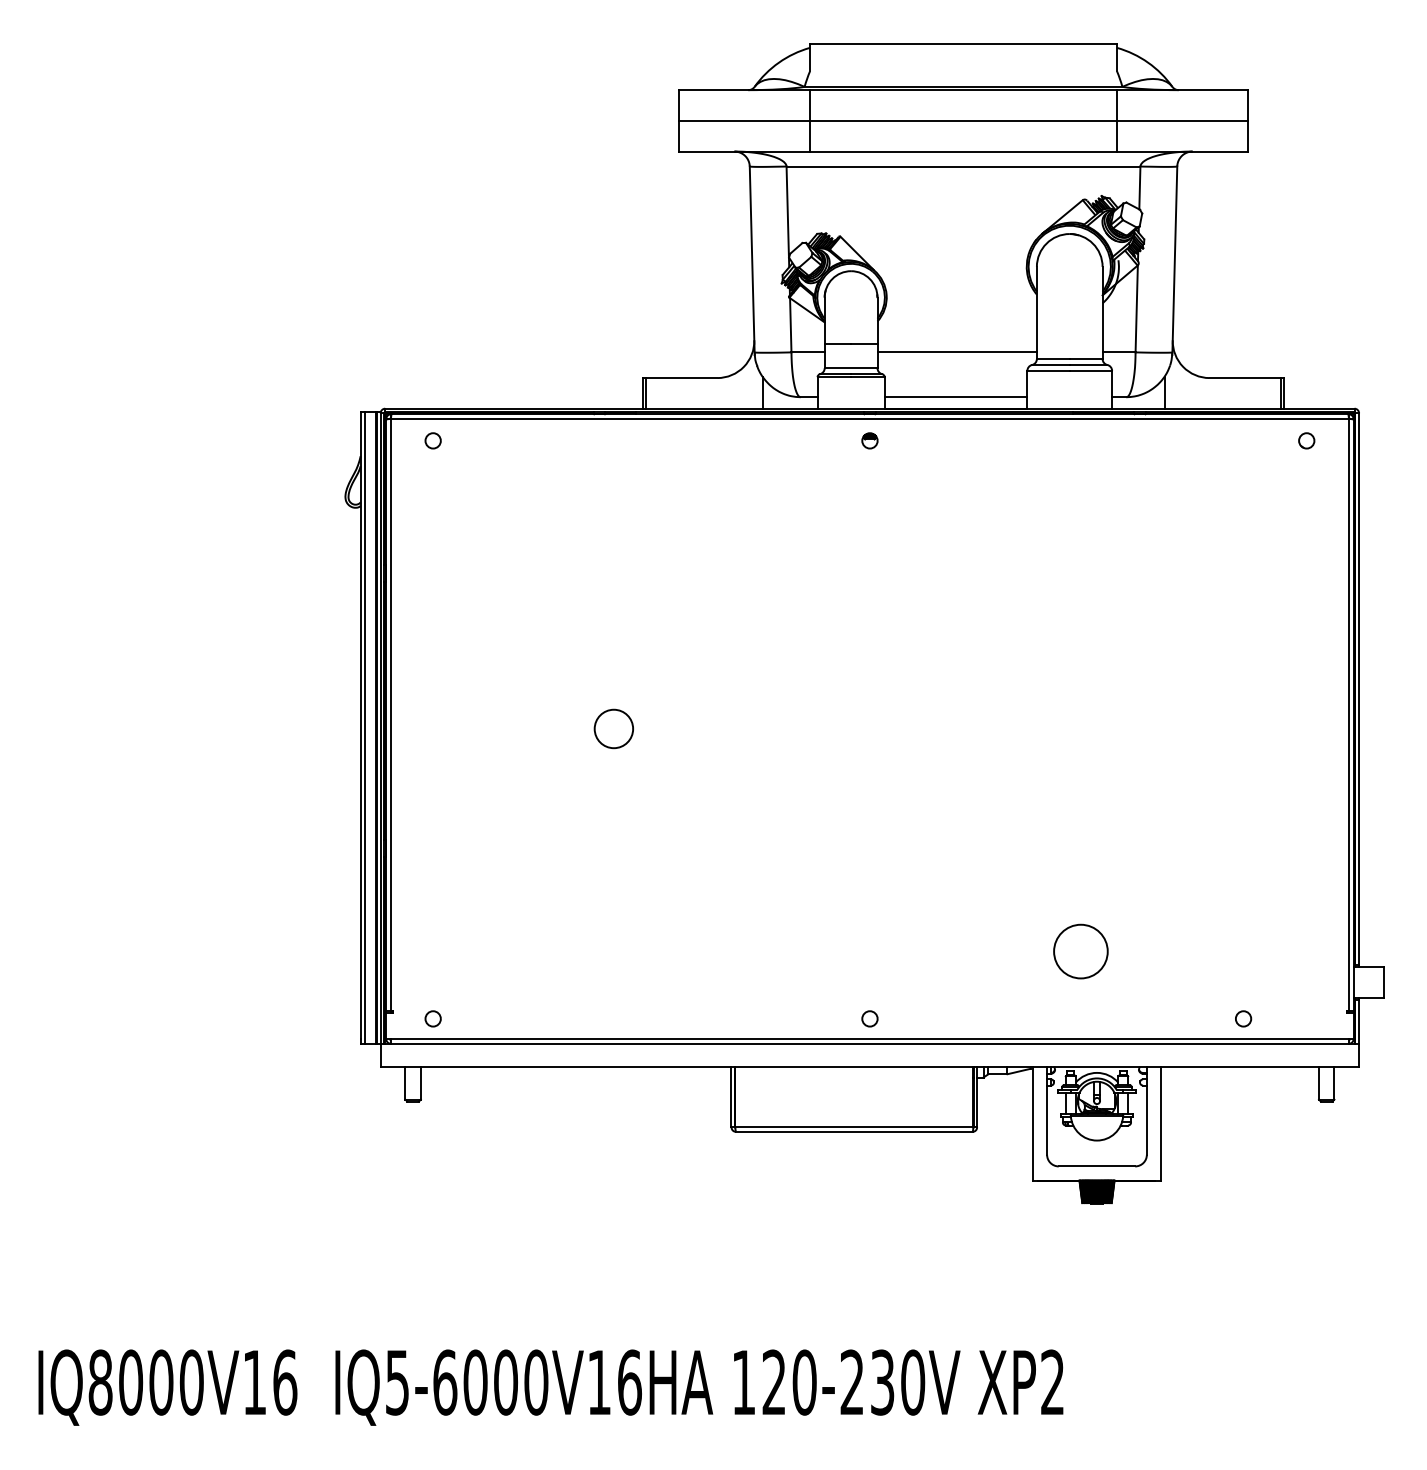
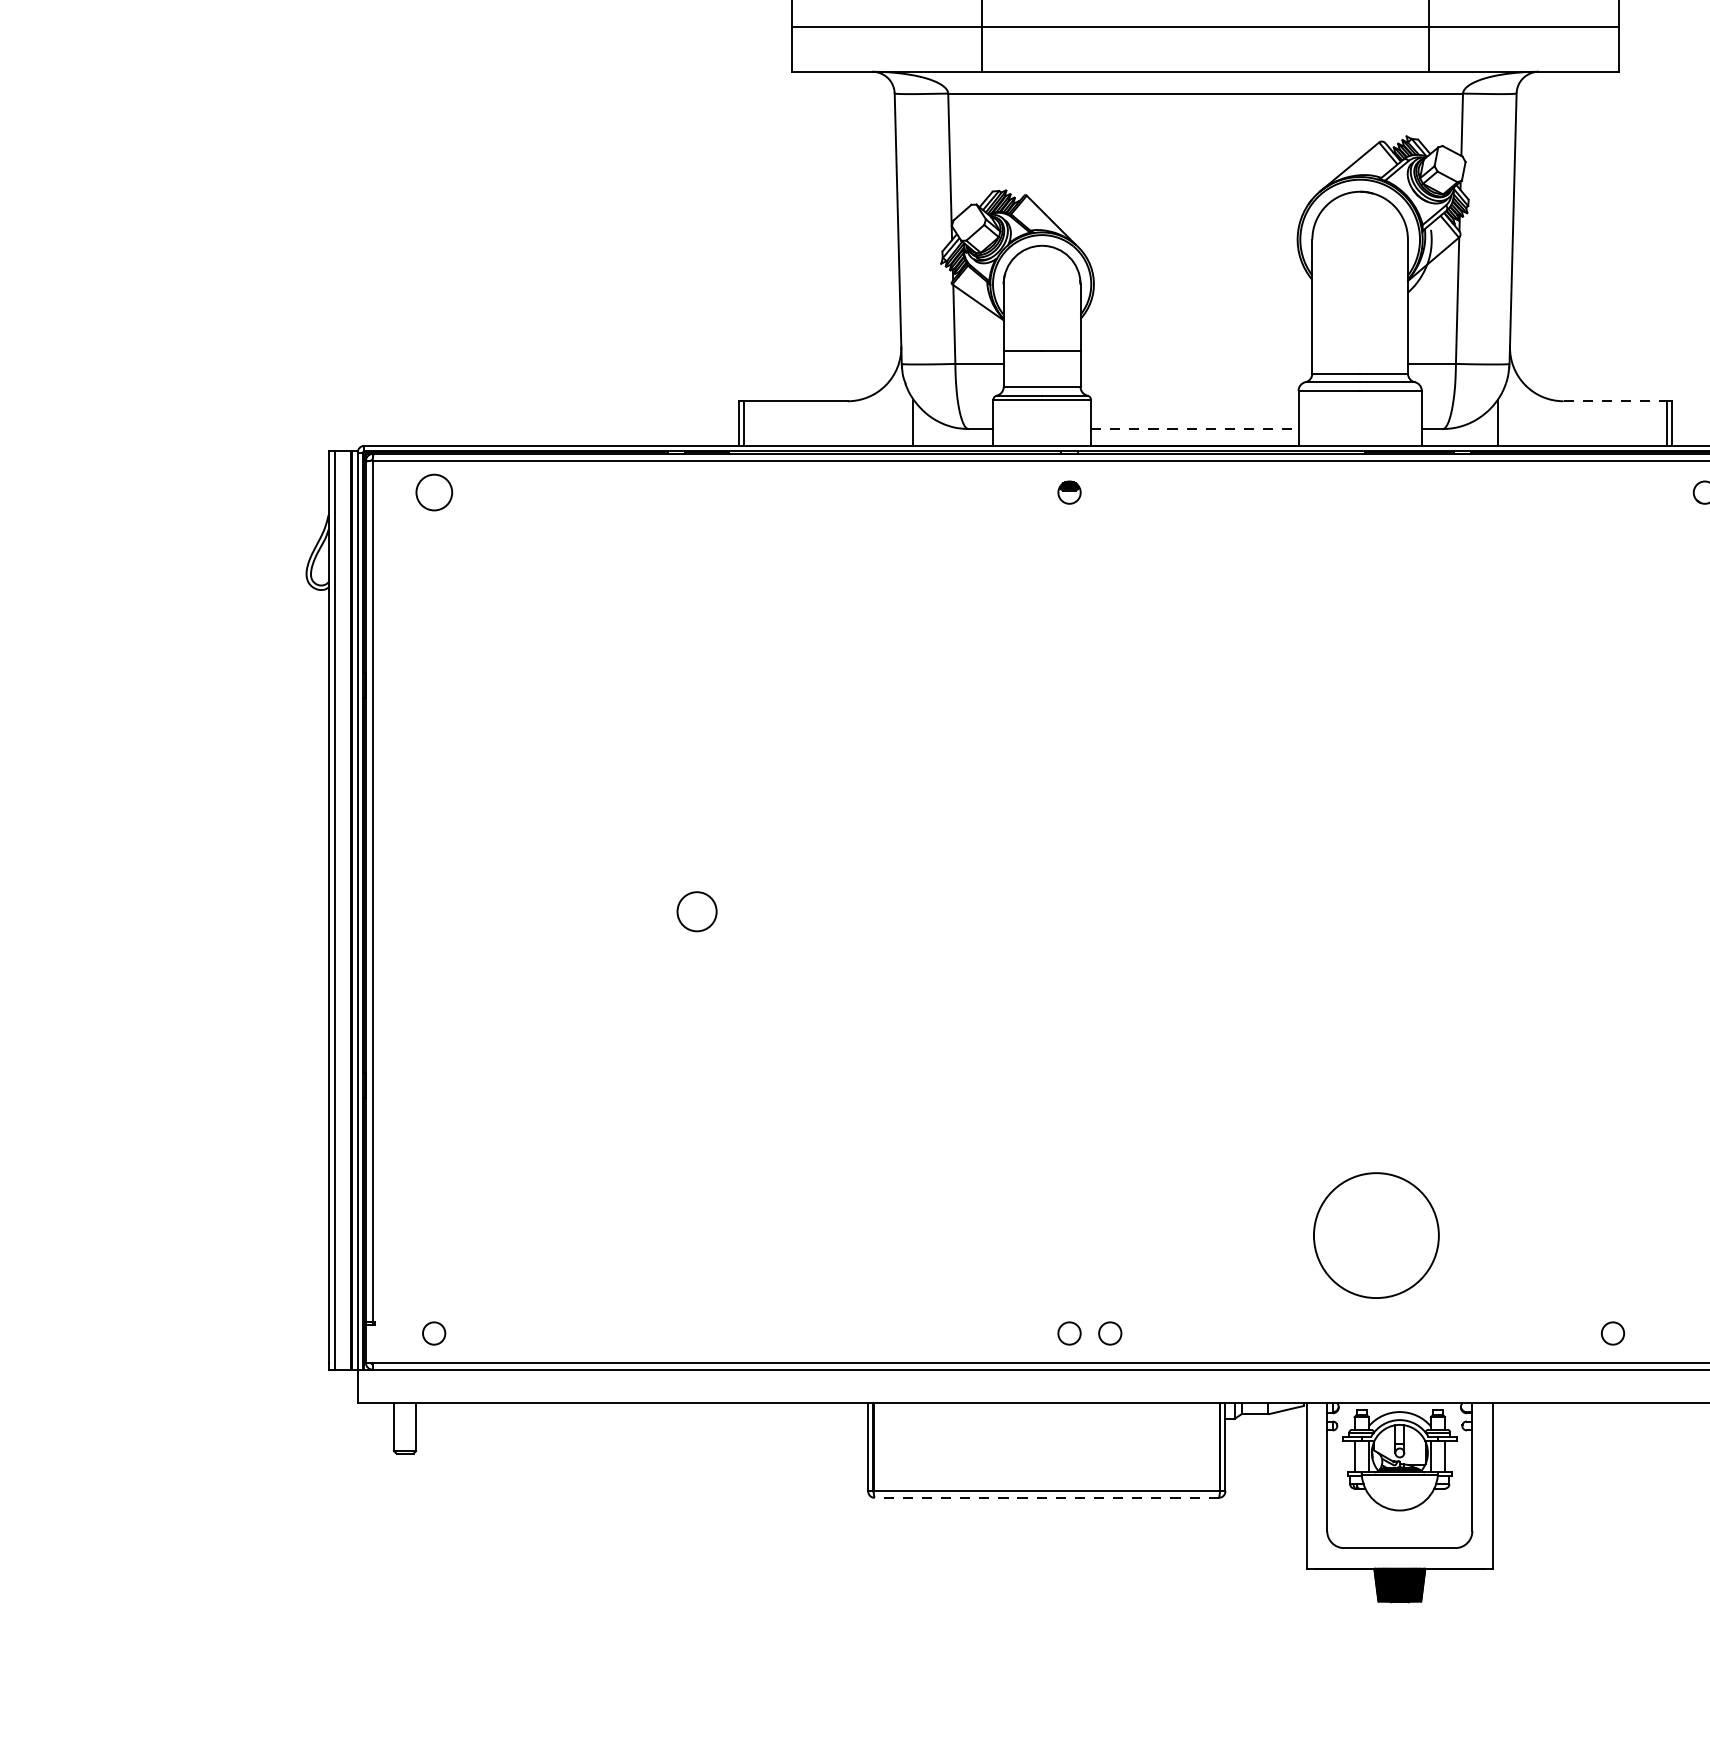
line: (956, 352) -> (1195, 364), removed
line: (1245, 378) -> (1615, 401), solid -> dashed
line: (956, 397) -> (1195, 429), solid -> dashed
circle: (432, 440) -> (433, 492), size x1.6
circle: (613, 728) -> (696, 911), size x0.7
circle: (1080, 951) -> (1375, 1235), size x1.6
circle: (897, 1018) -> (1109, 1332), added
line: (853, 1131) -> (1045, 1497), solid -> dashed

